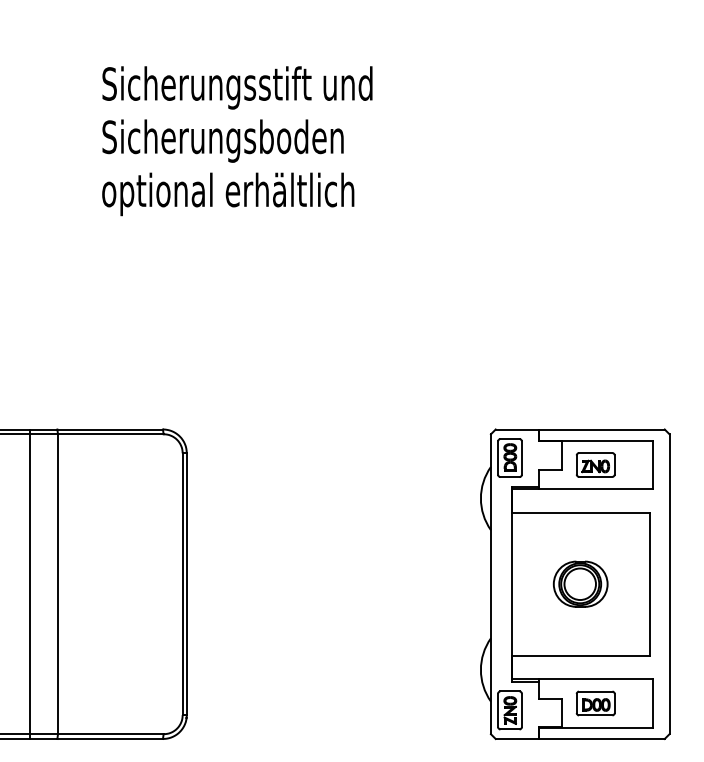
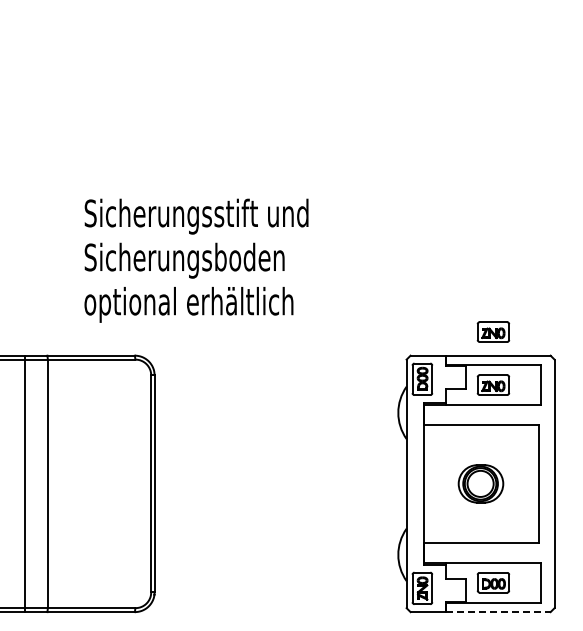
text: (237, 140) -> (196, 260), moved
part: (595, 400) -> (493, 331), added
line: (601, 739) -> (498, 612), solid -> dashed

